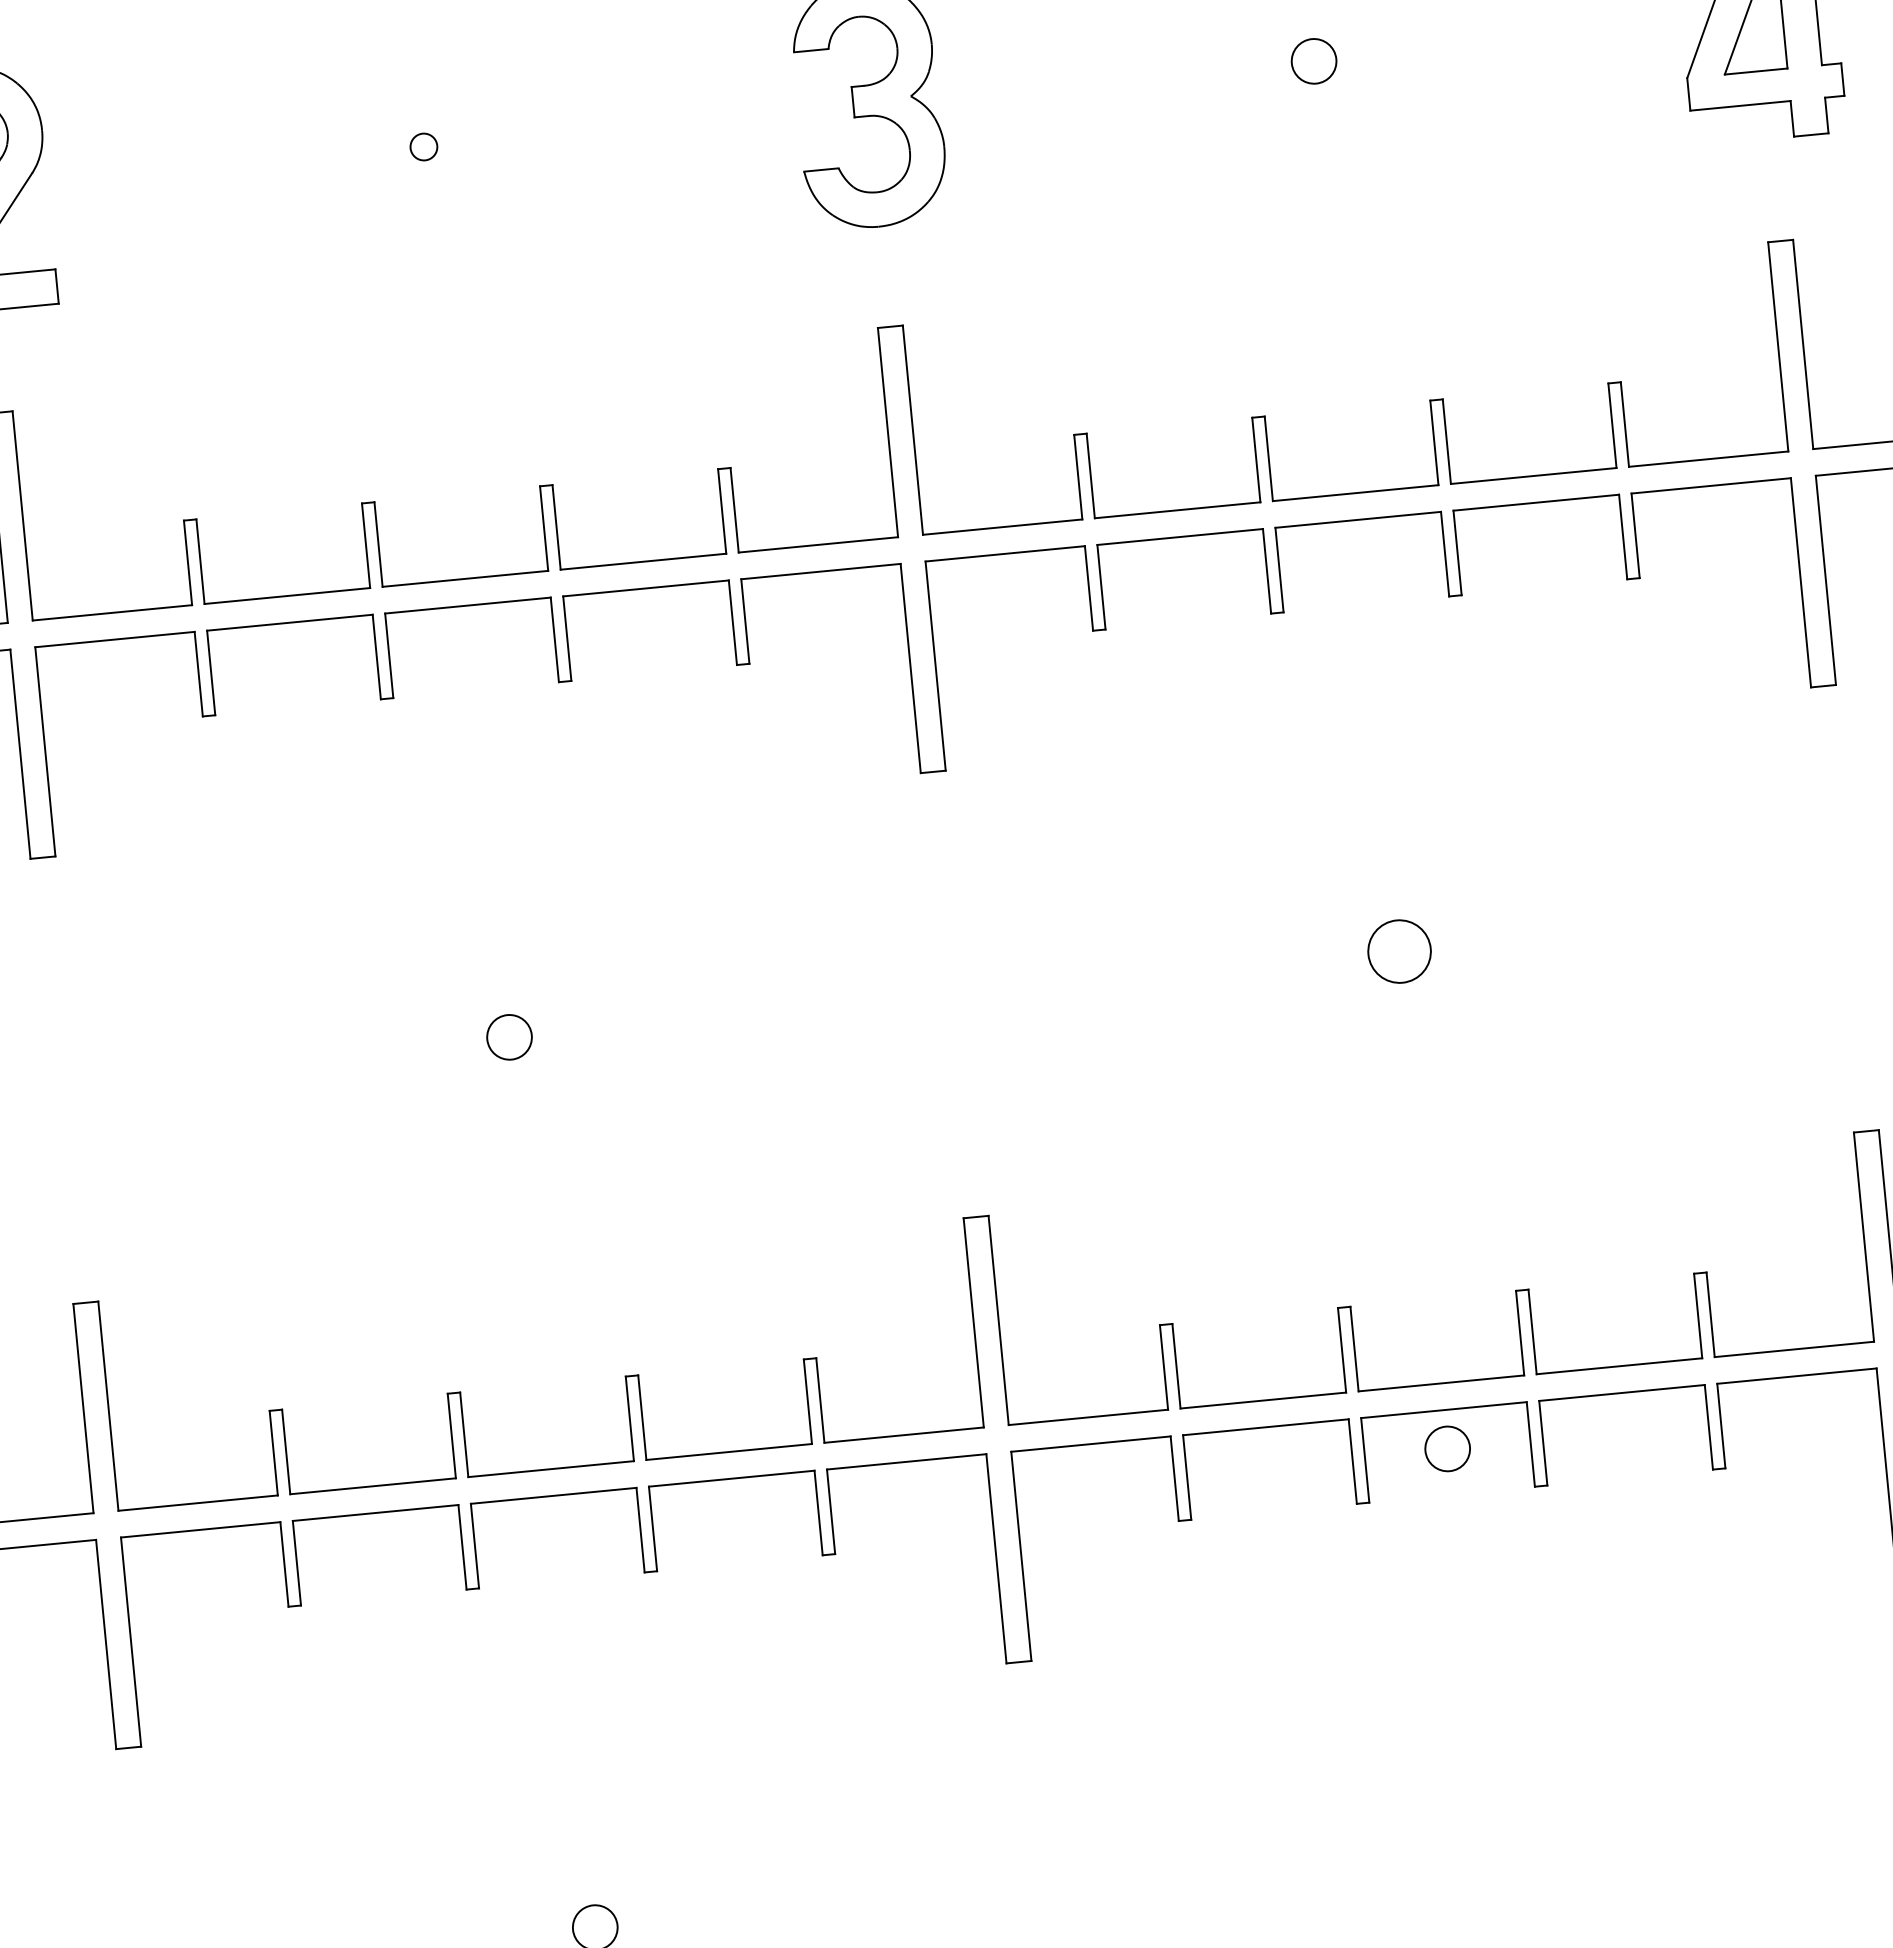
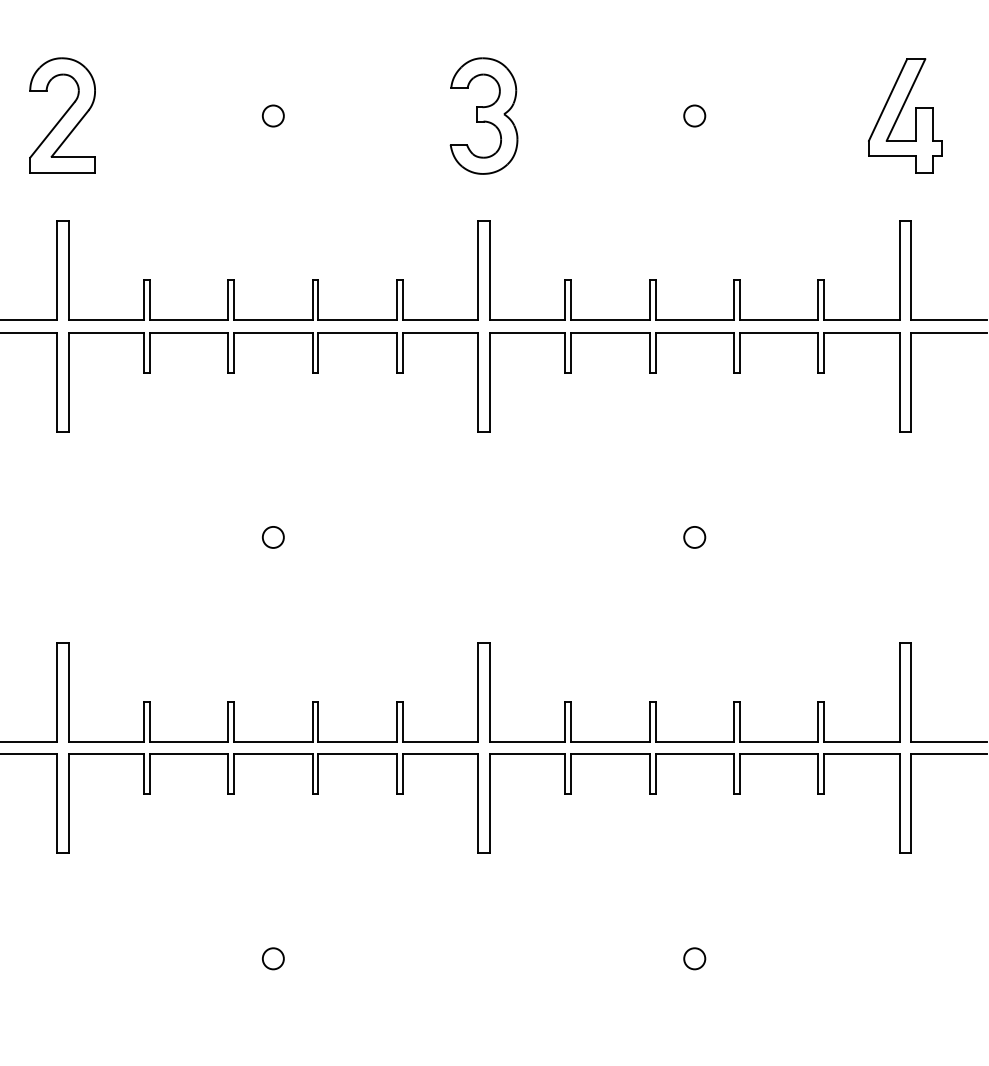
circle: (424, 145) -> (273, 115), size x1.67
circle: (1399, 951) -> (694, 537), size x0.71
circle: (1447, 1448) -> (694, 958), moved

